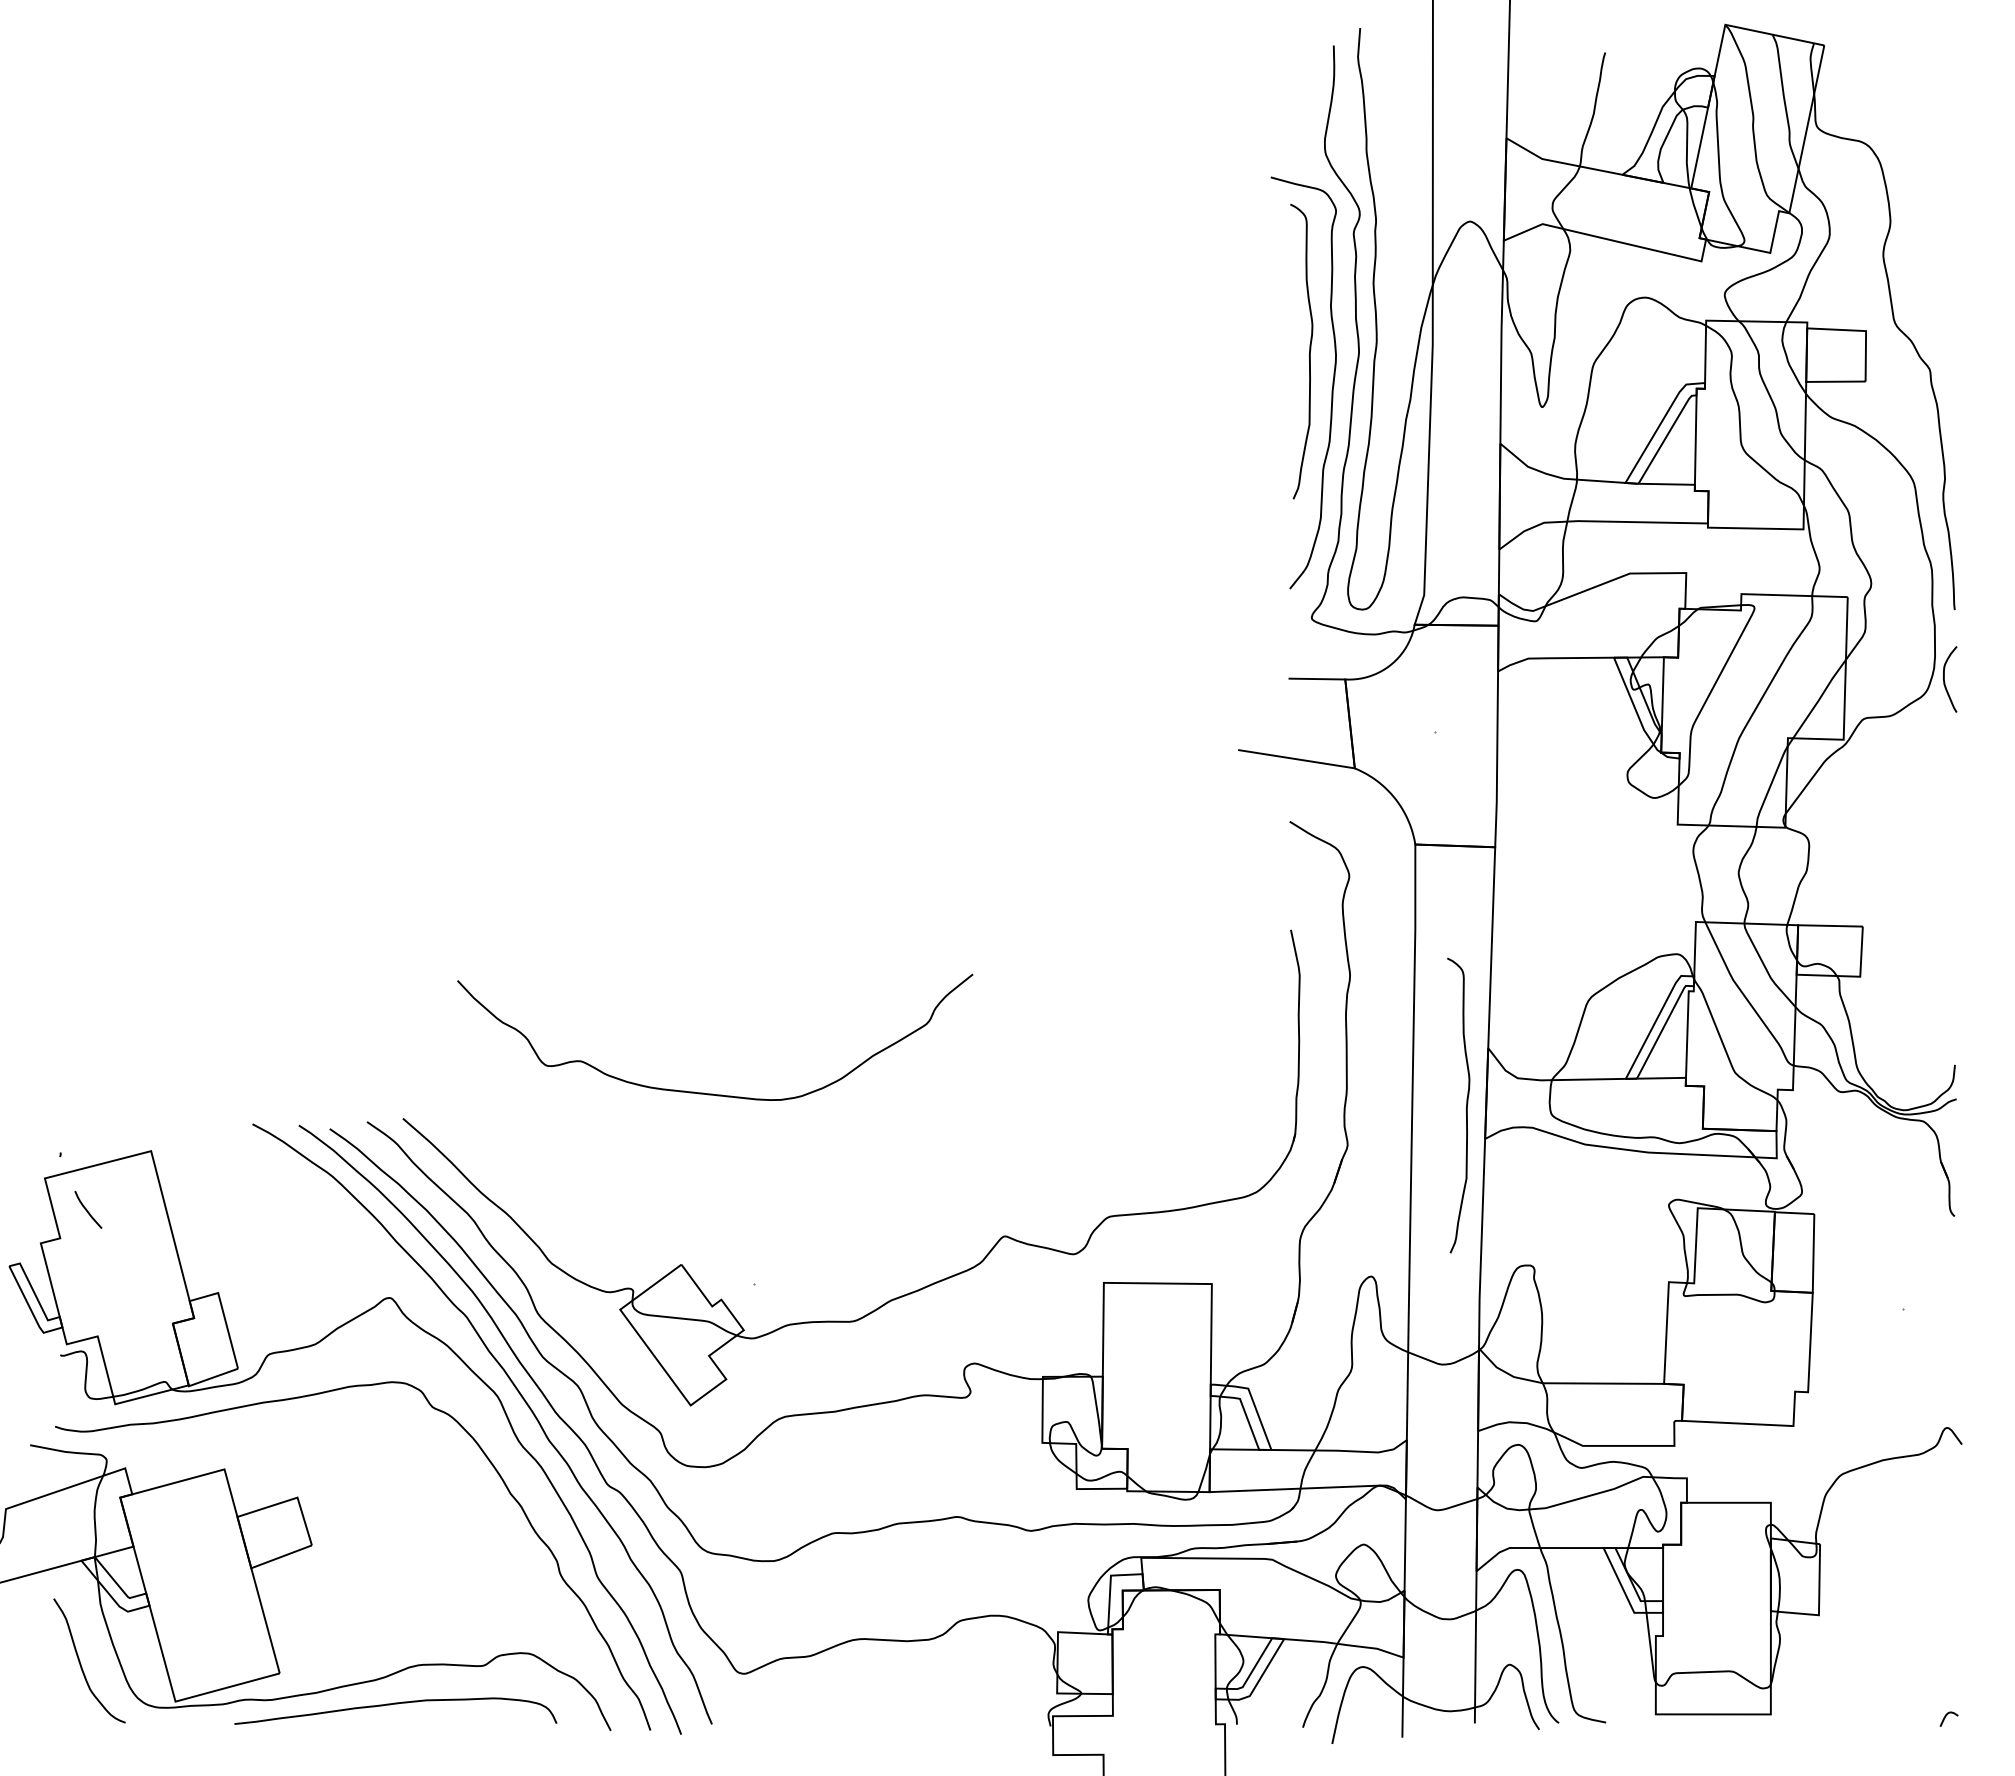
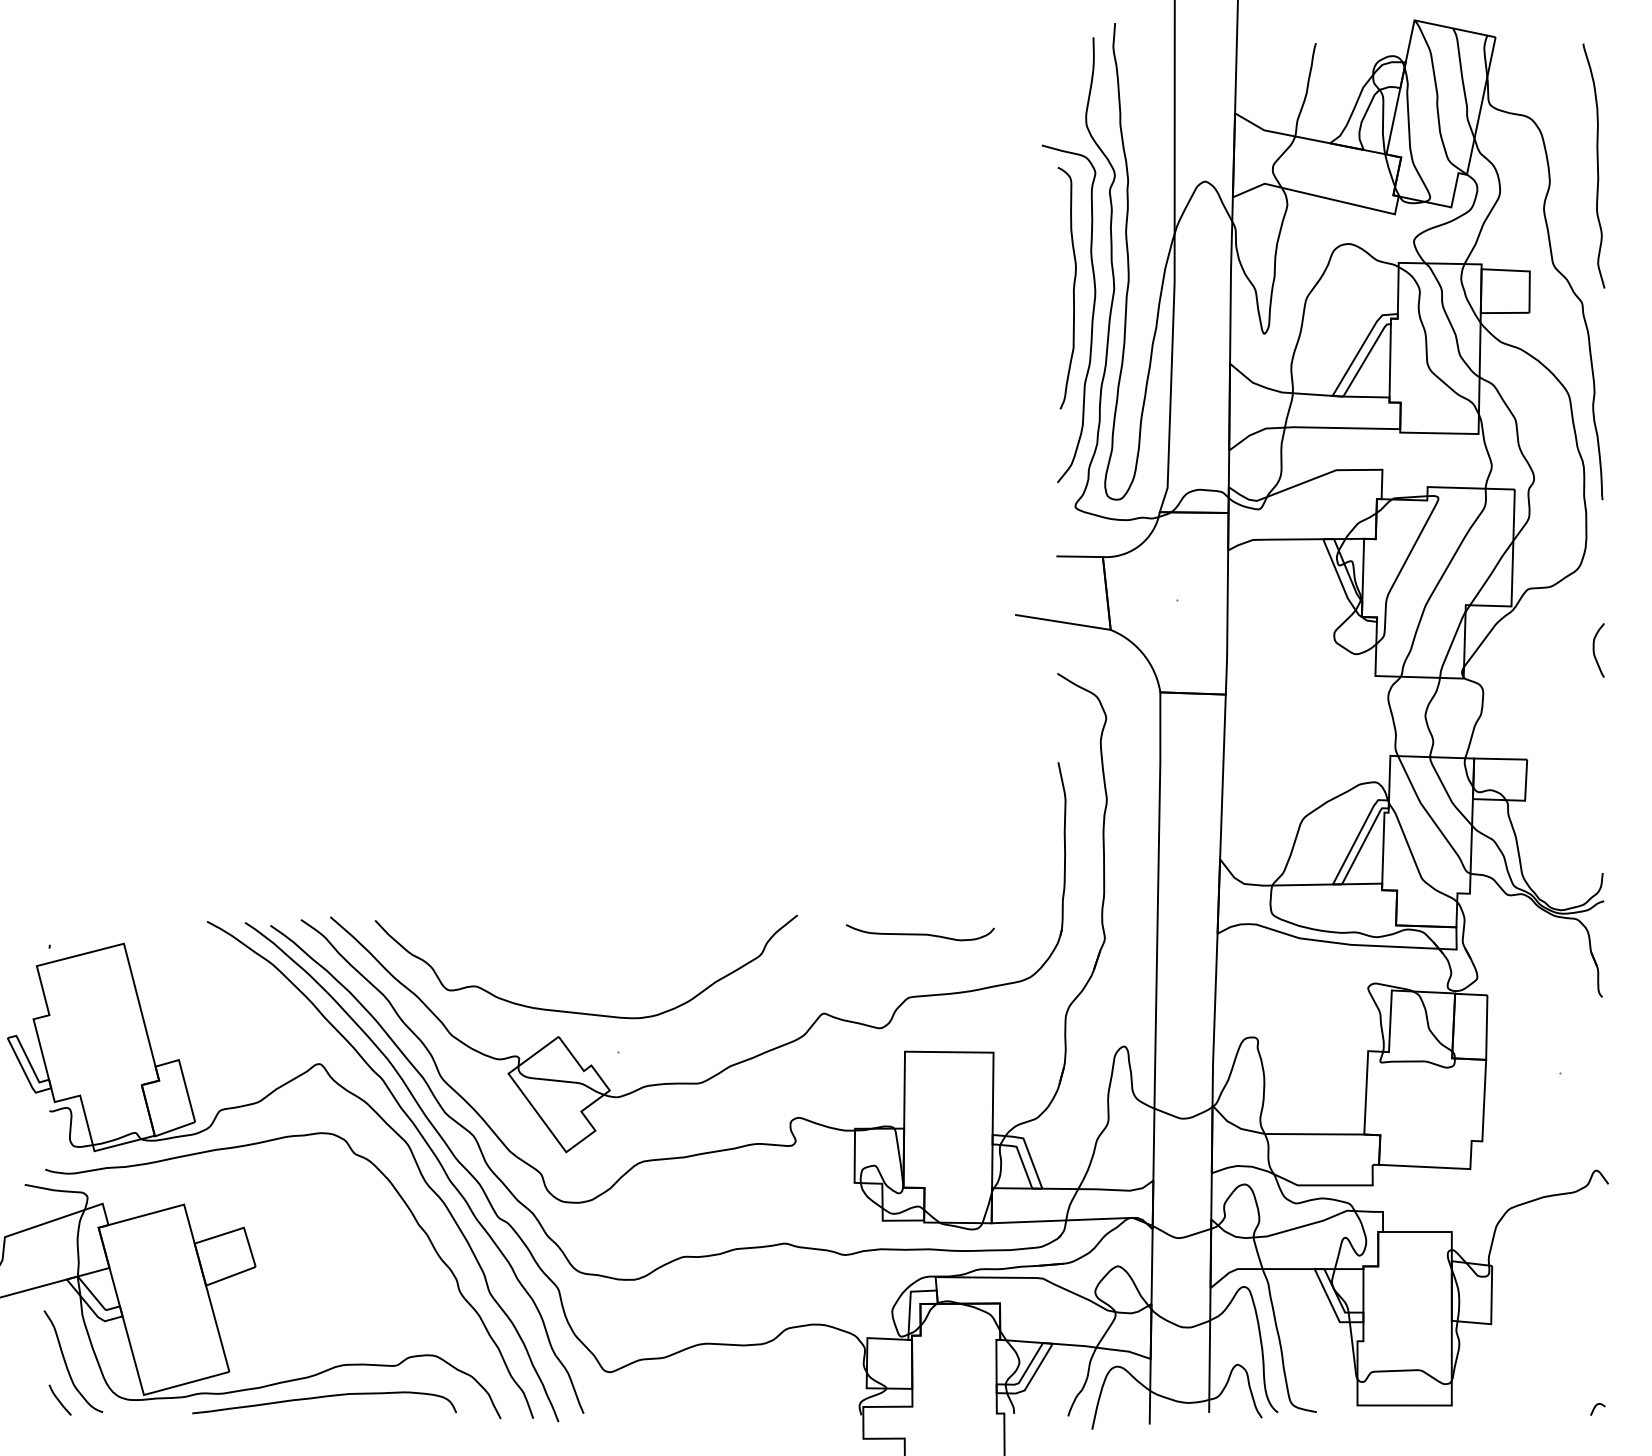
curve: (1948, 202) -> (1597, 166), added
curve: (1945, 682) -> (1594, 652), moved
curve: (713, 1093) -> (584, 1012), moved
curve: (1466, 1105) -> (1202, 906), removed
curve: (1122, 1139) -> (920, 934), added
curve: (87, 1209) -> (59, 1399), moved

